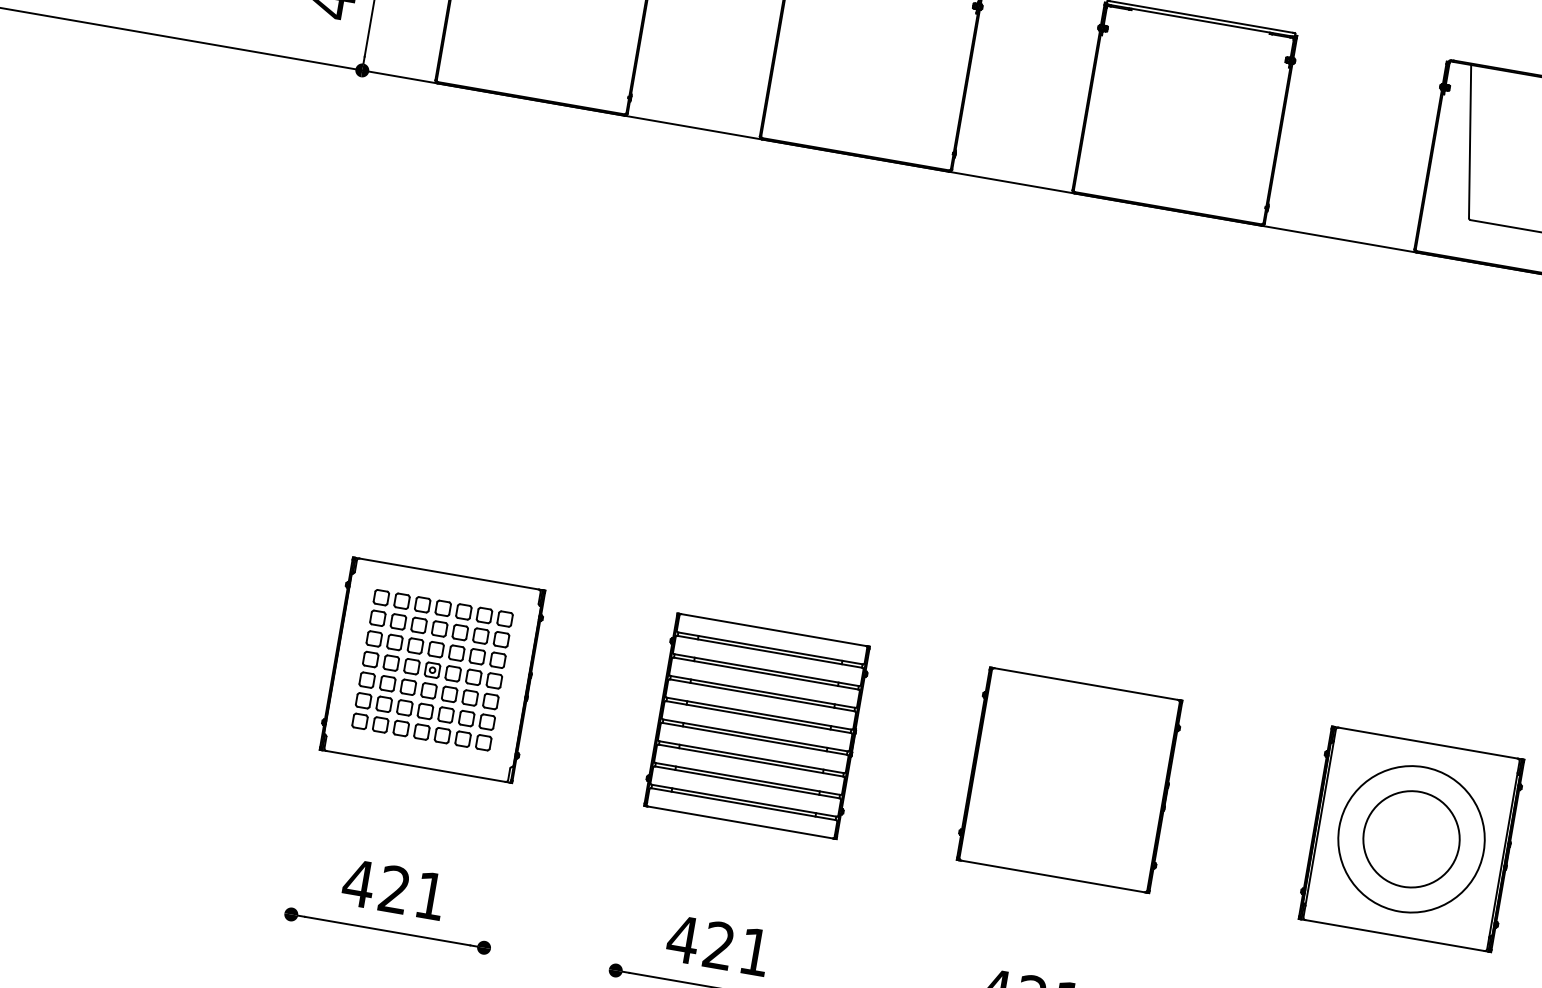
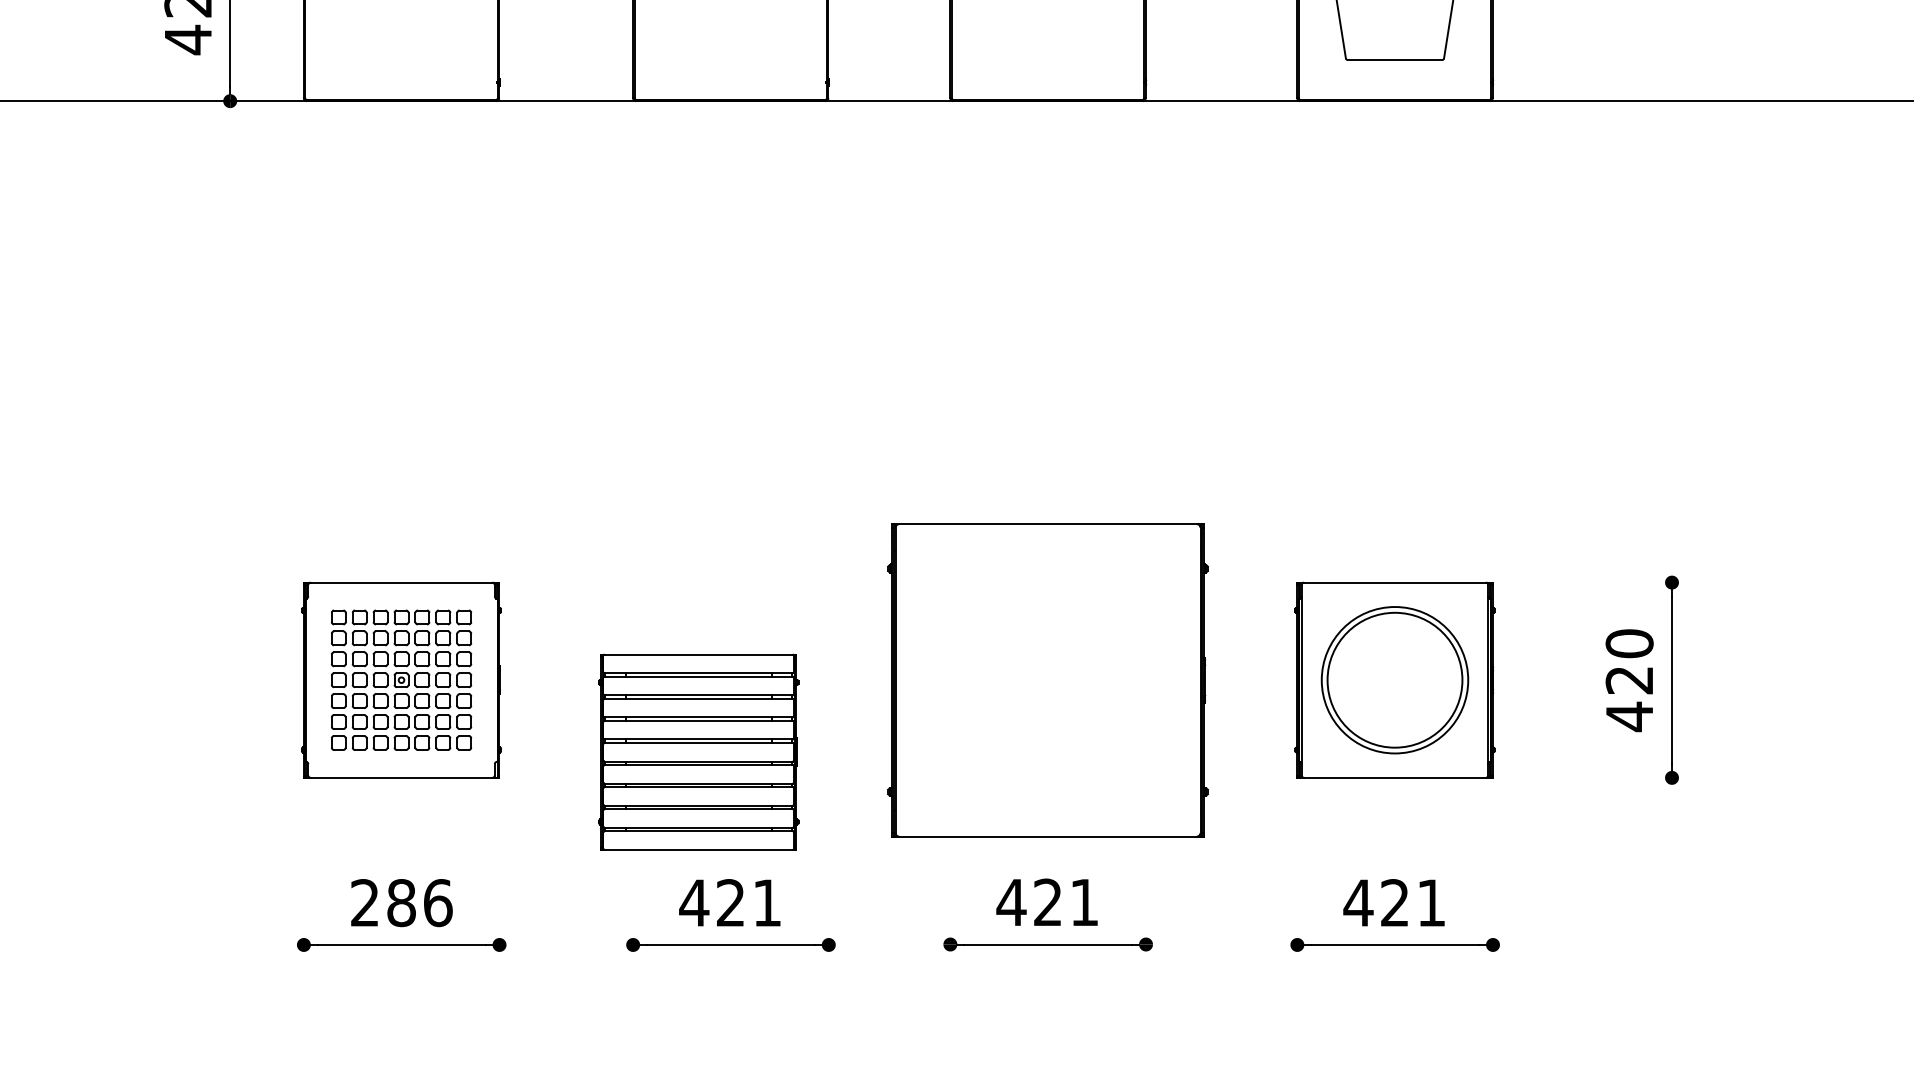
part: (756, 725) -> (698, 751), moved
part: (1069, 779) -> (1047, 679), size x1.6
circle: (1411, 839) -> (1394, 680), size x1.4
text: (393, 890) -> (400, 903), 421 -> 286

